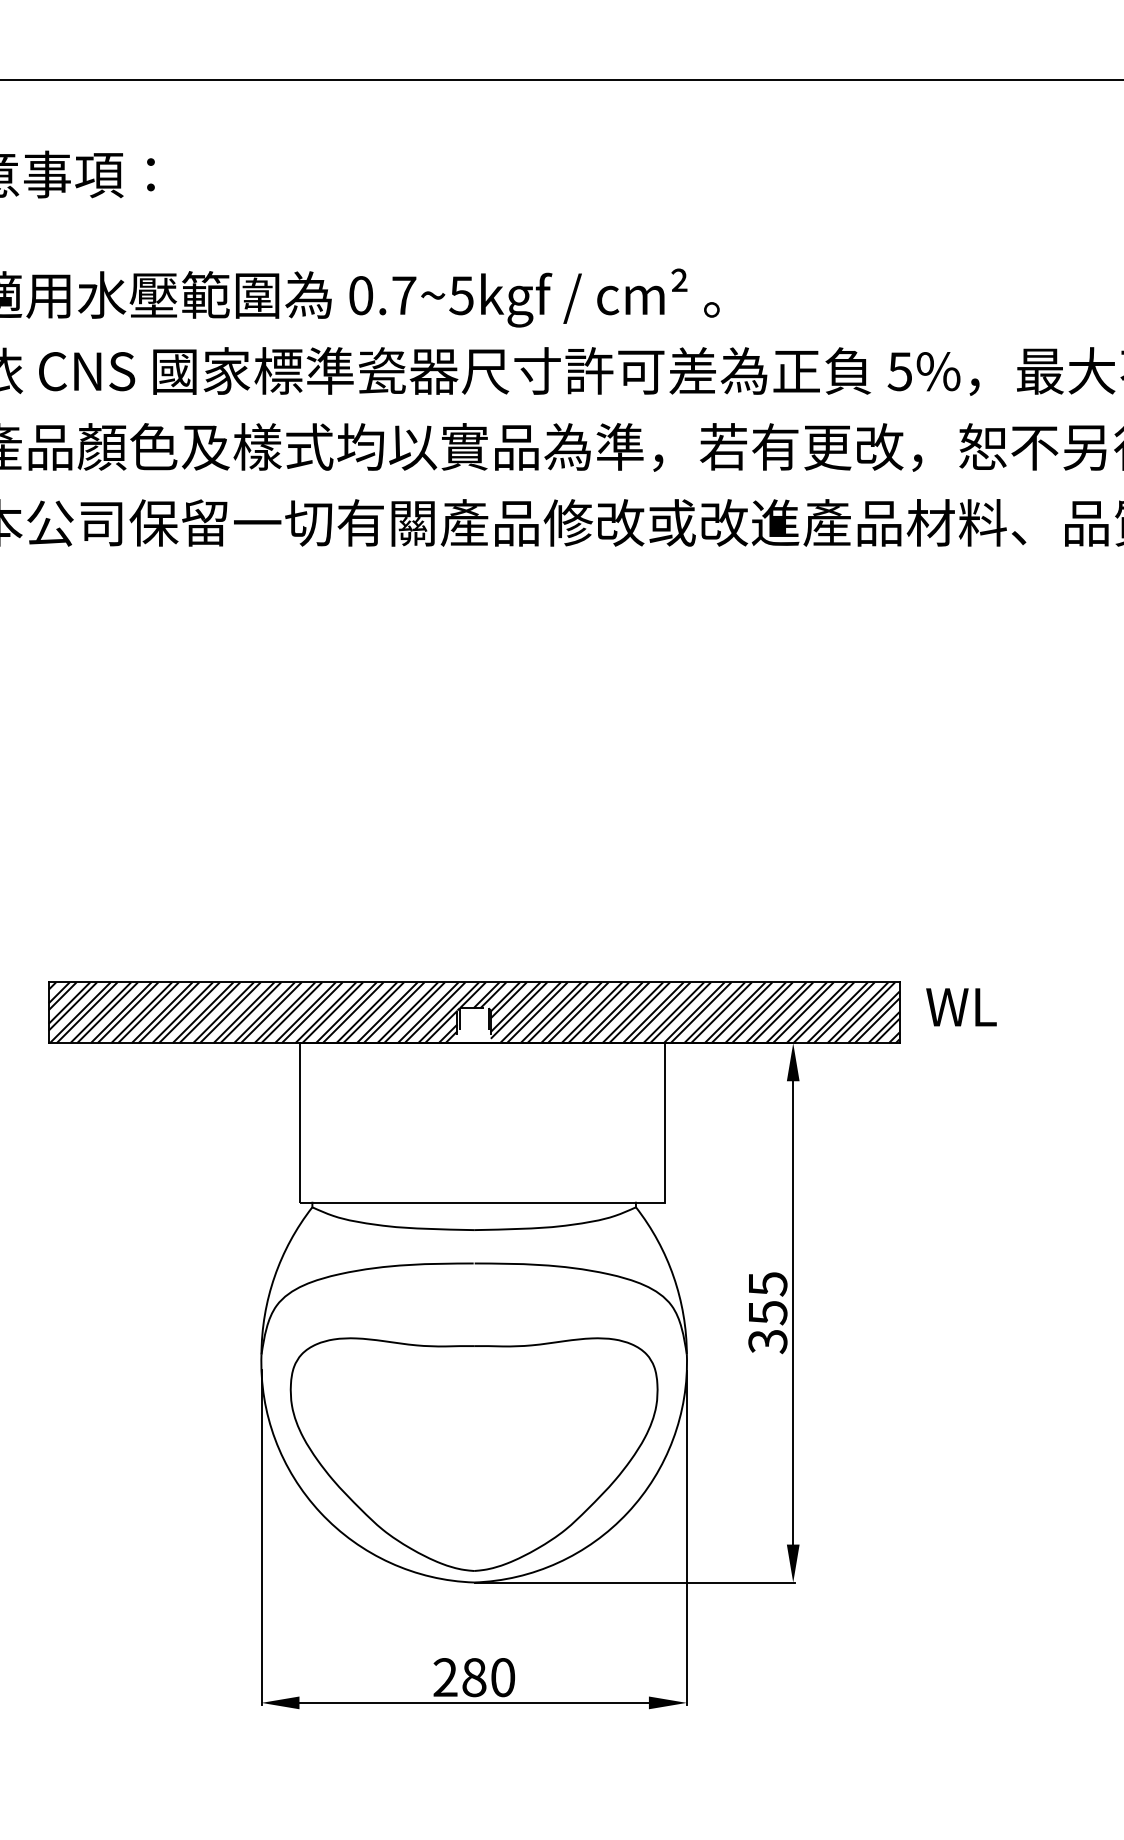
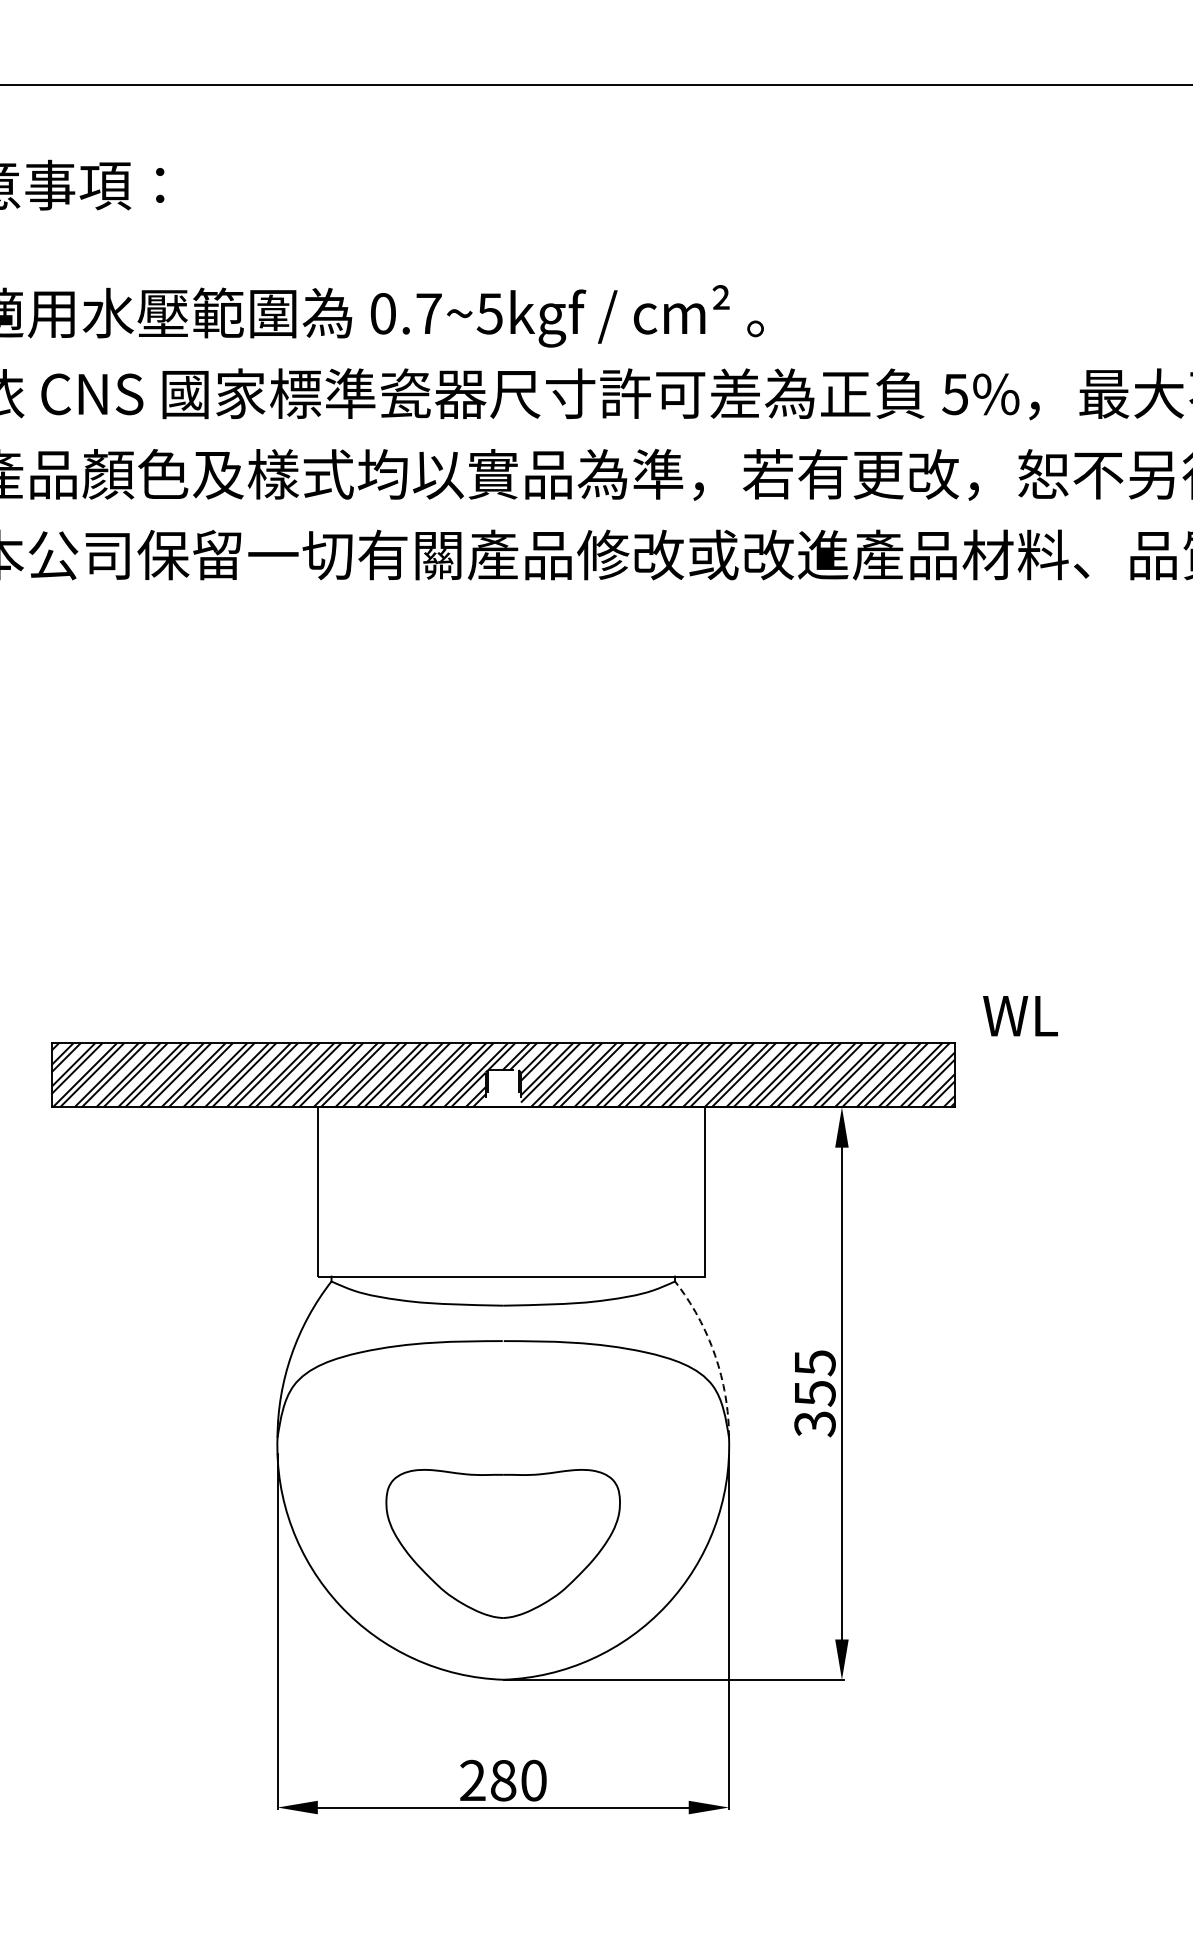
text: (961, 1007) -> (1020, 1016), moved
arc: (673, 1276) -> (714, 1354), solid -> dashed
part: (473, 1454) -> (502, 1543), size x0.6

